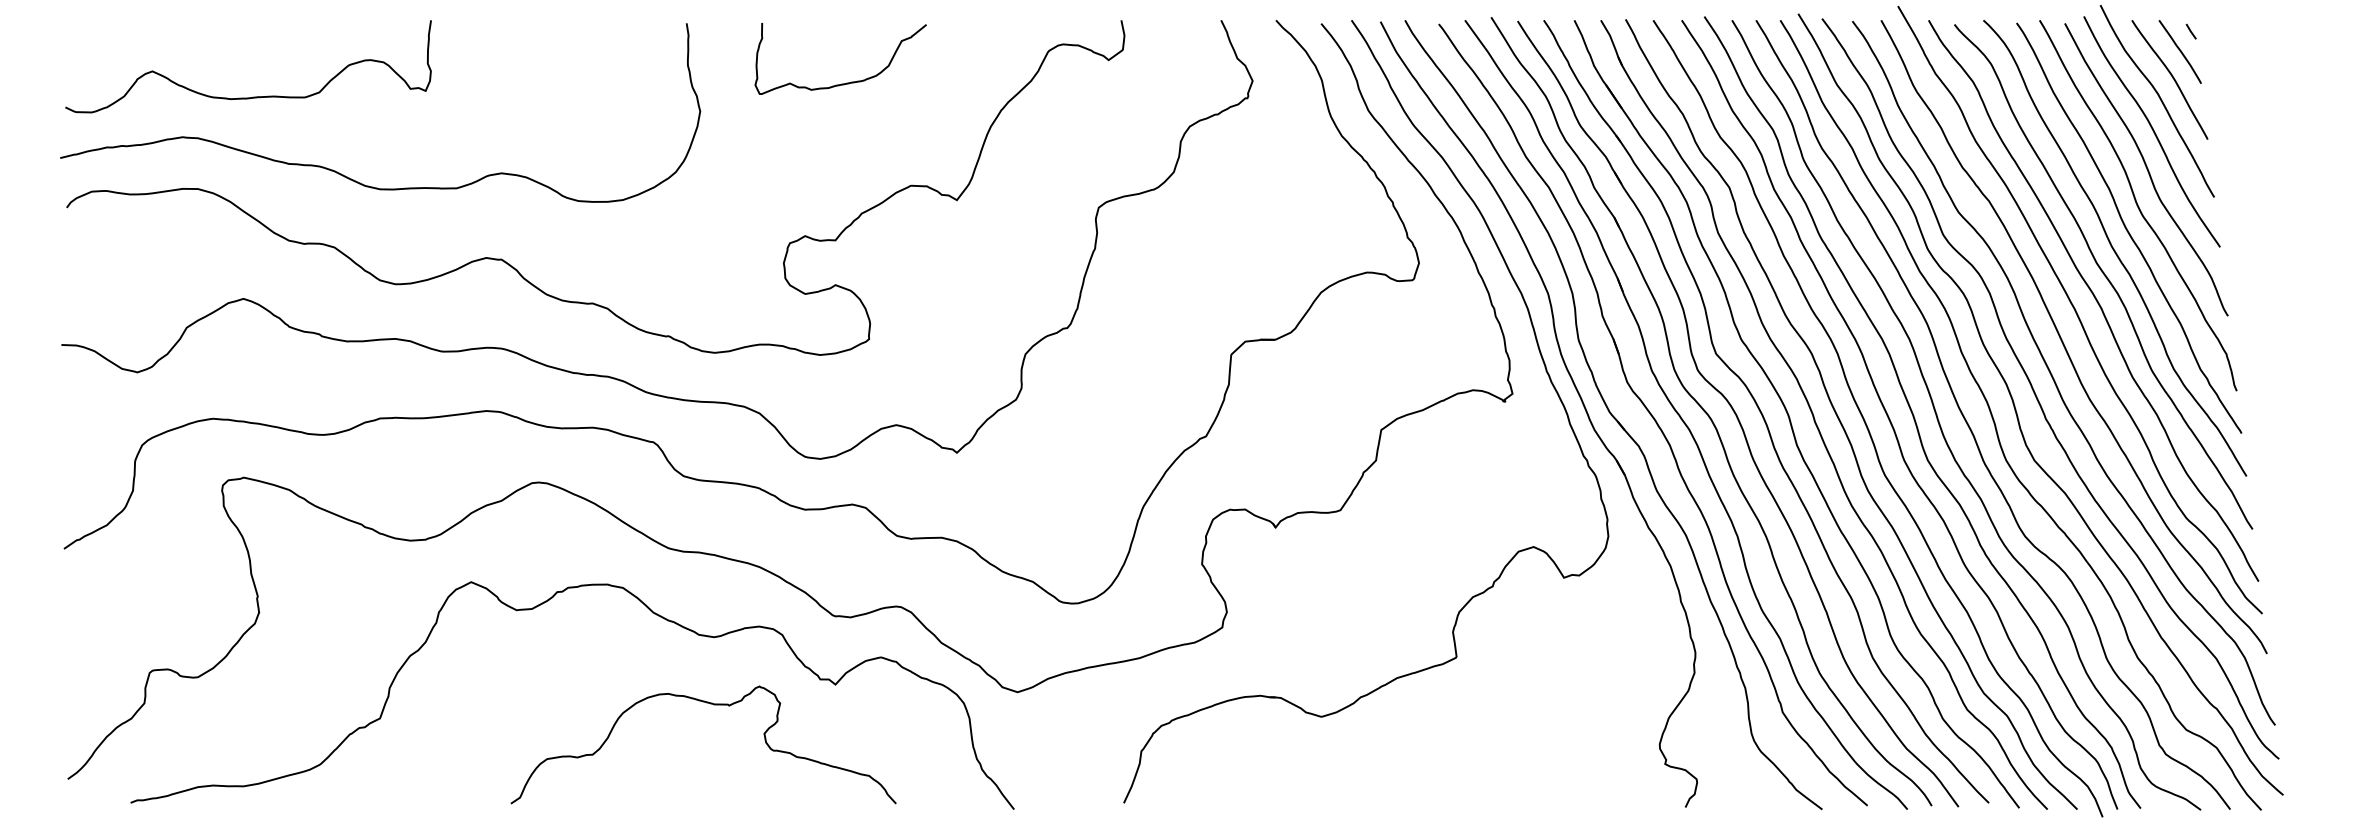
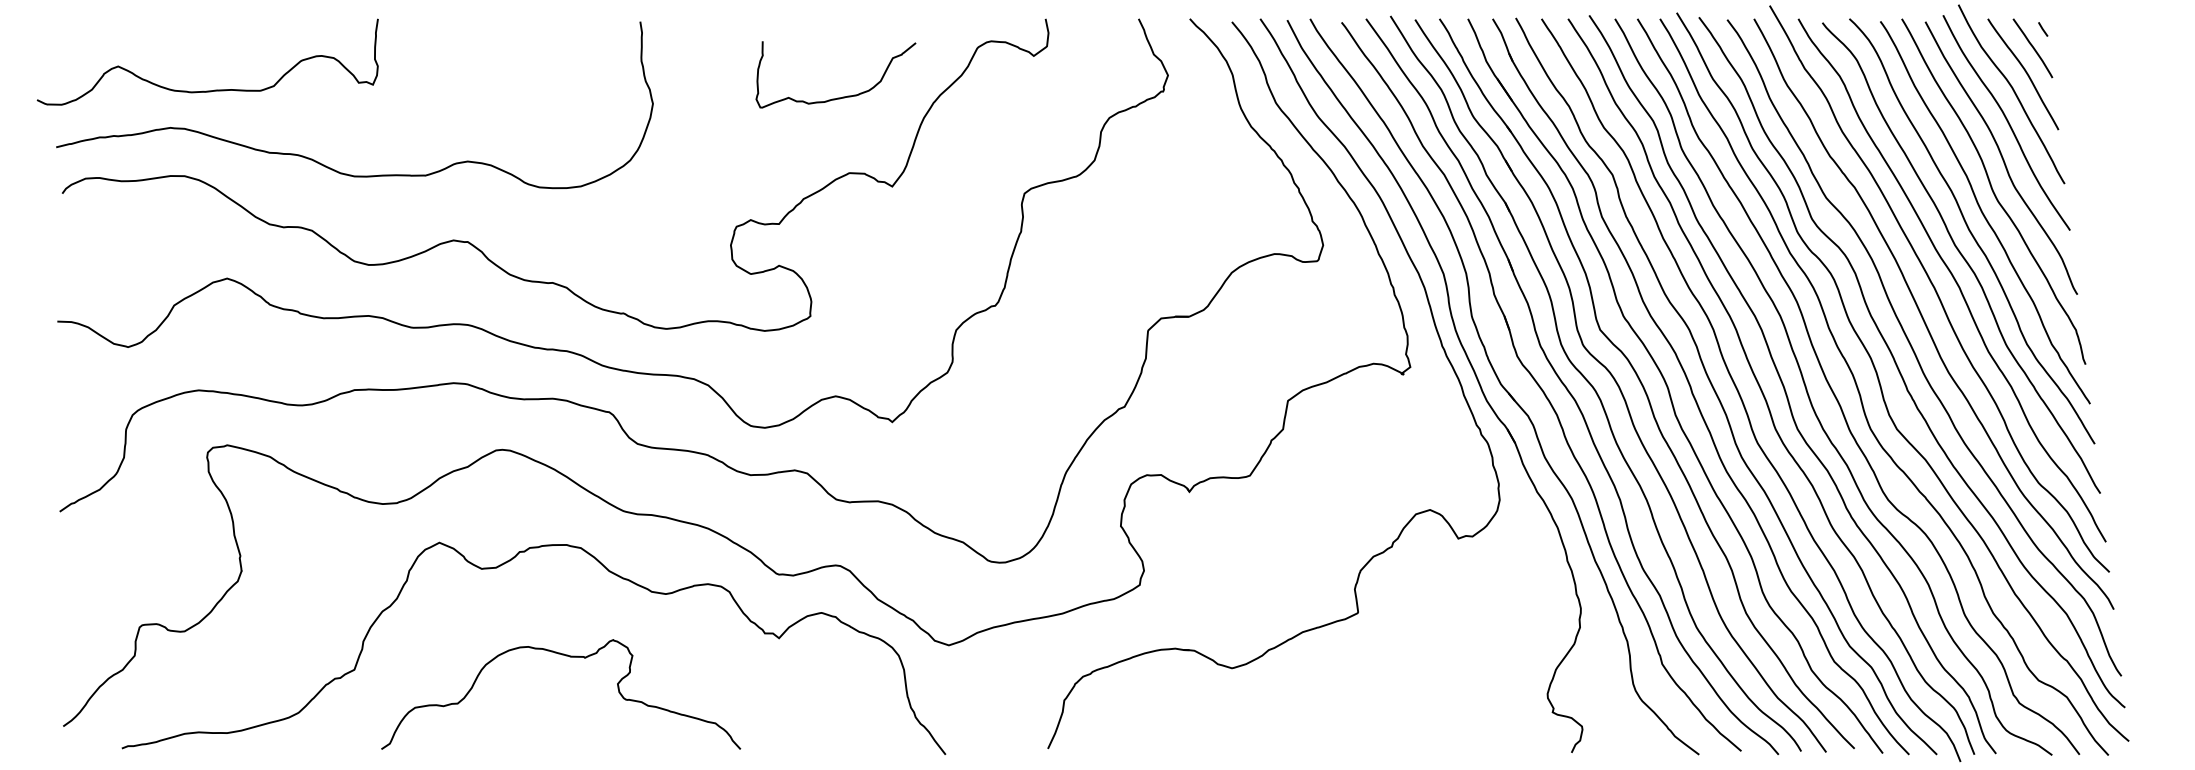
curve: (847, 82) -> (842, 96), moved
curve: (255, 96) -> (214, 89), moved
curve: (712, 705) -> (569, 657), moved

